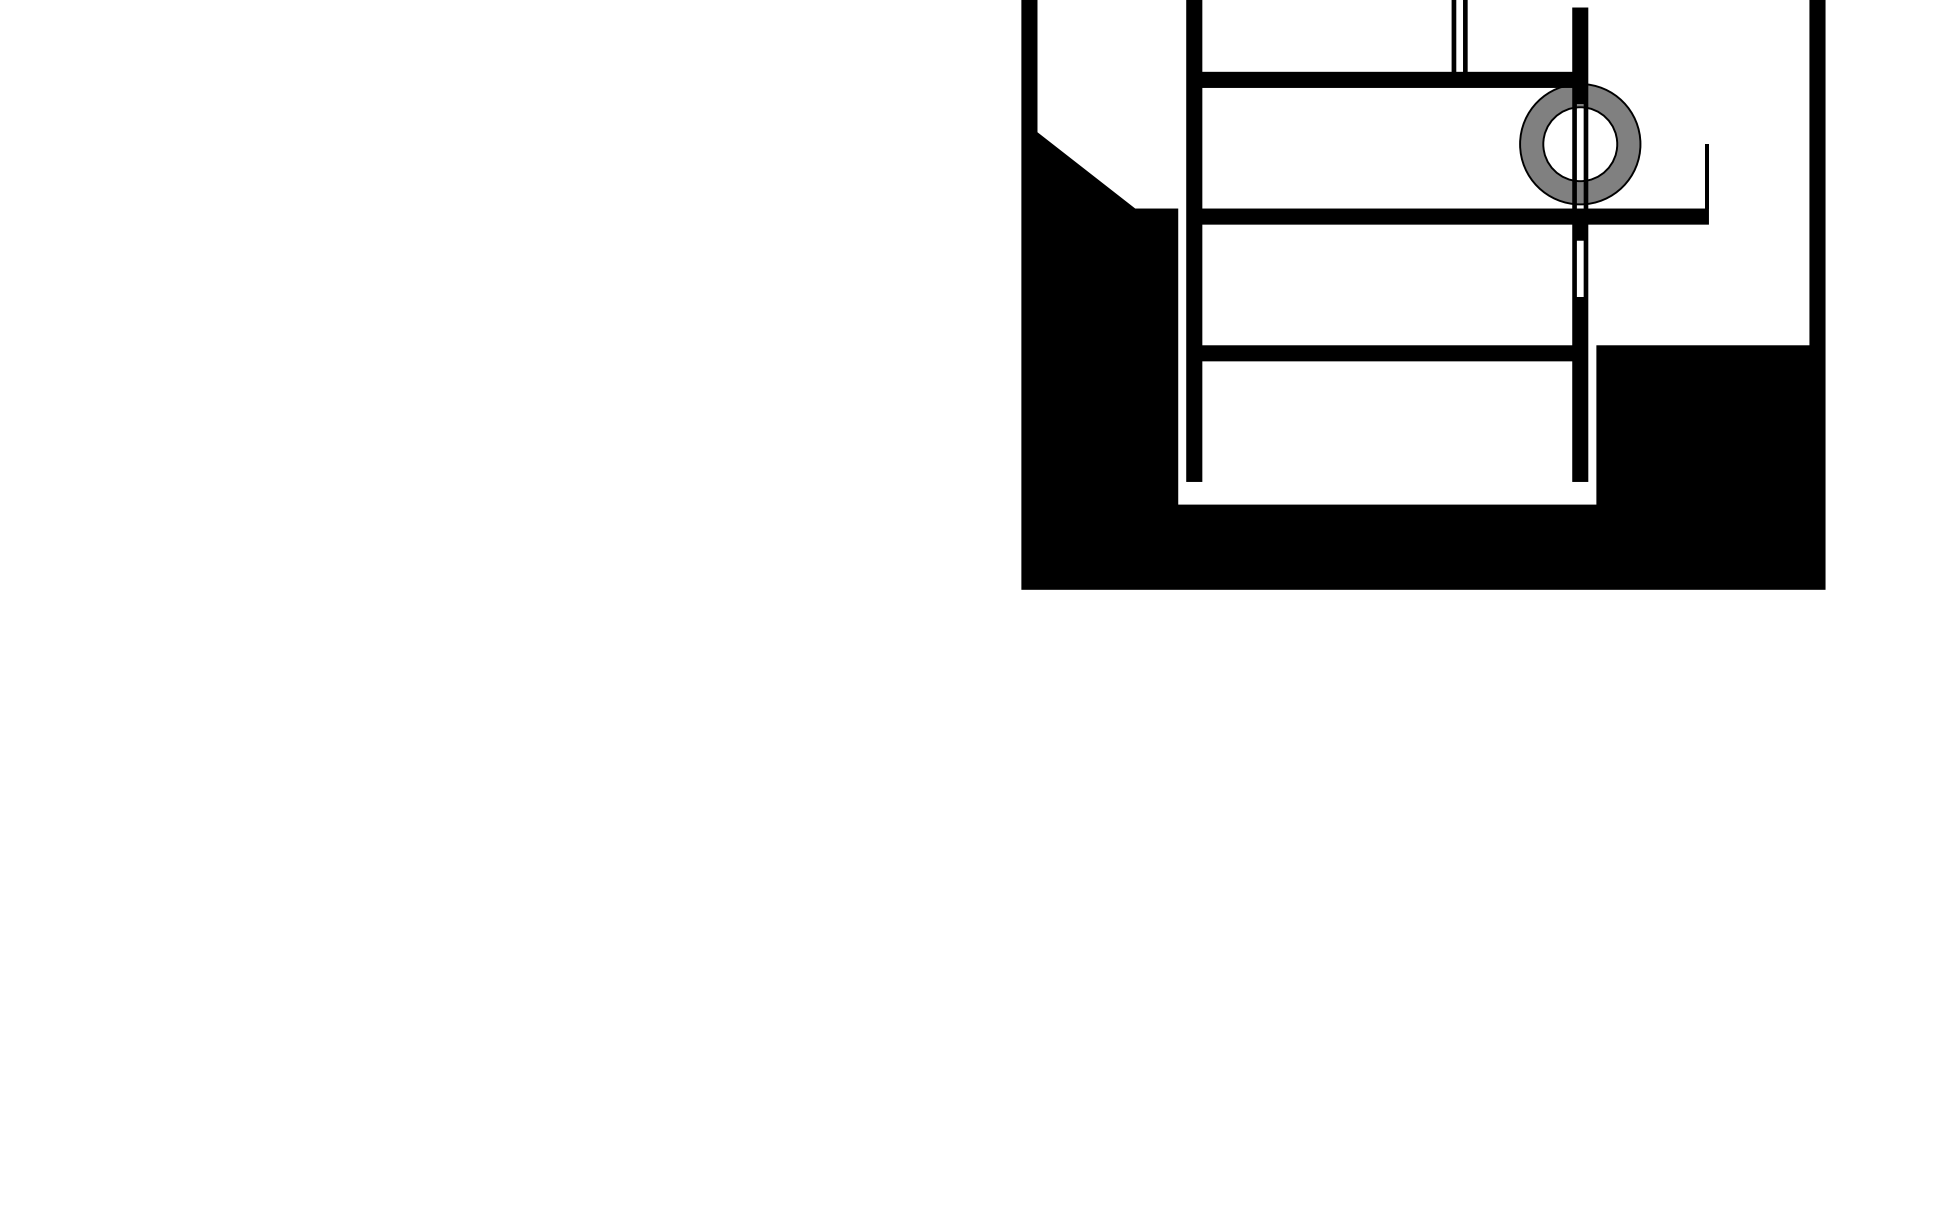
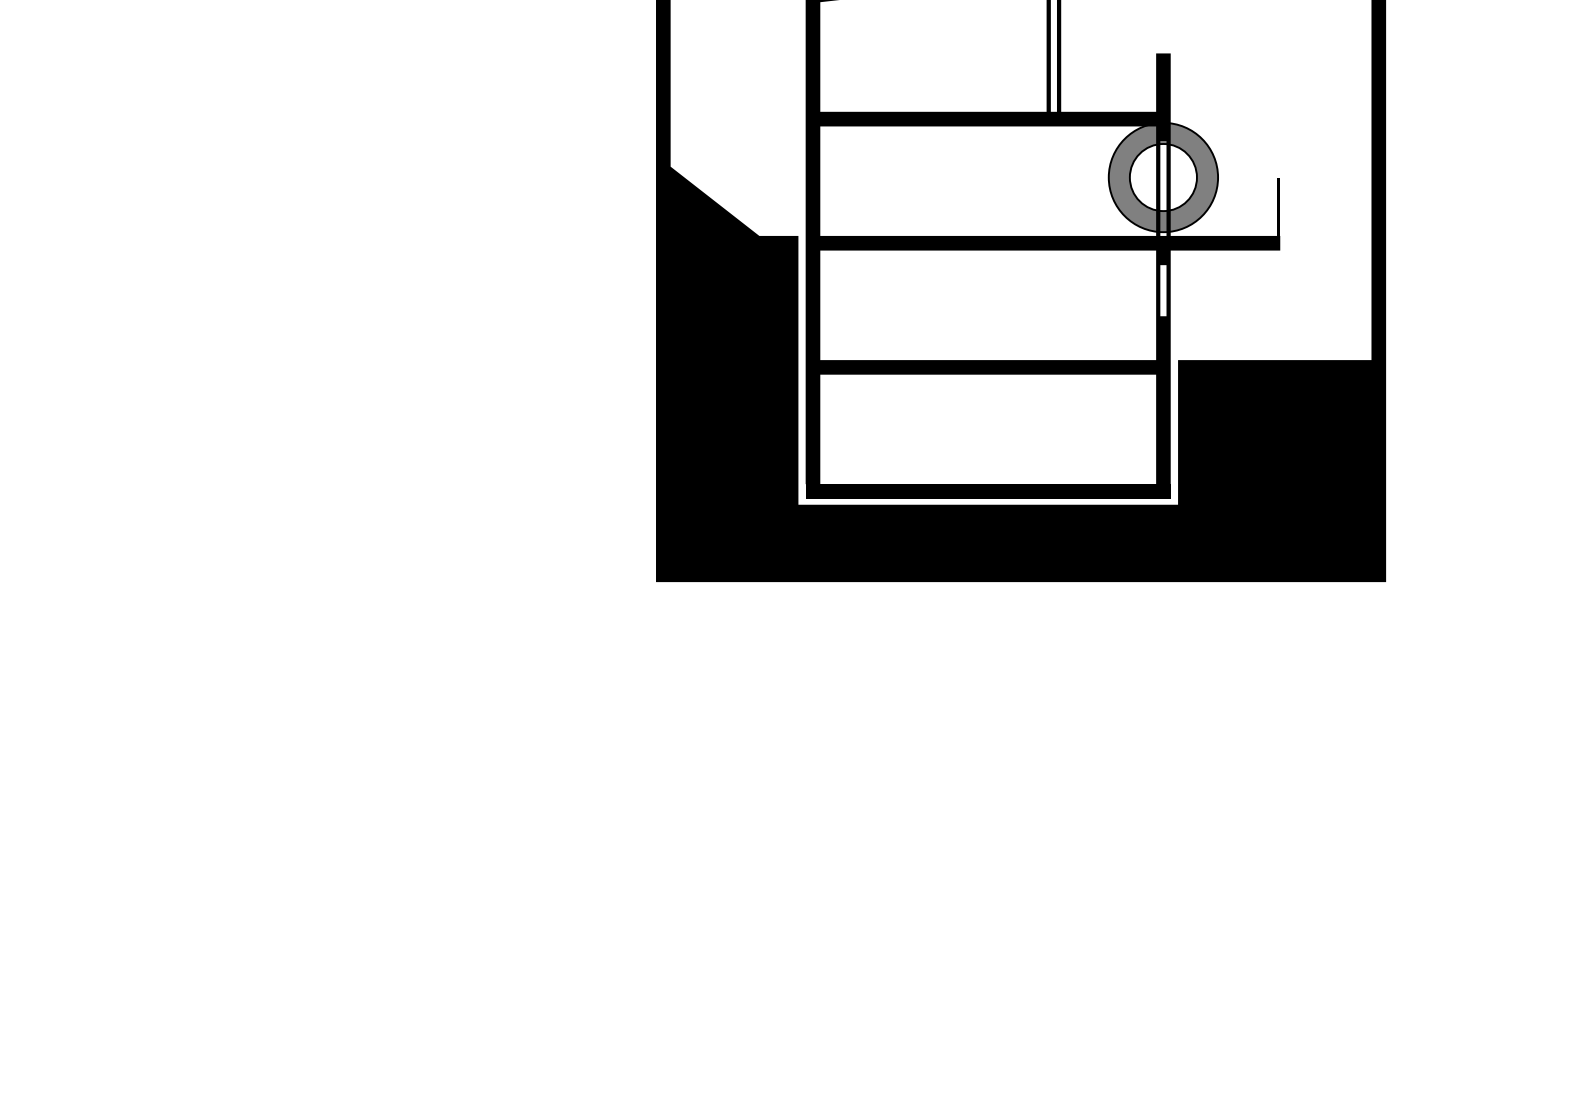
fill: (1387, 489) -> (988, 491), added

